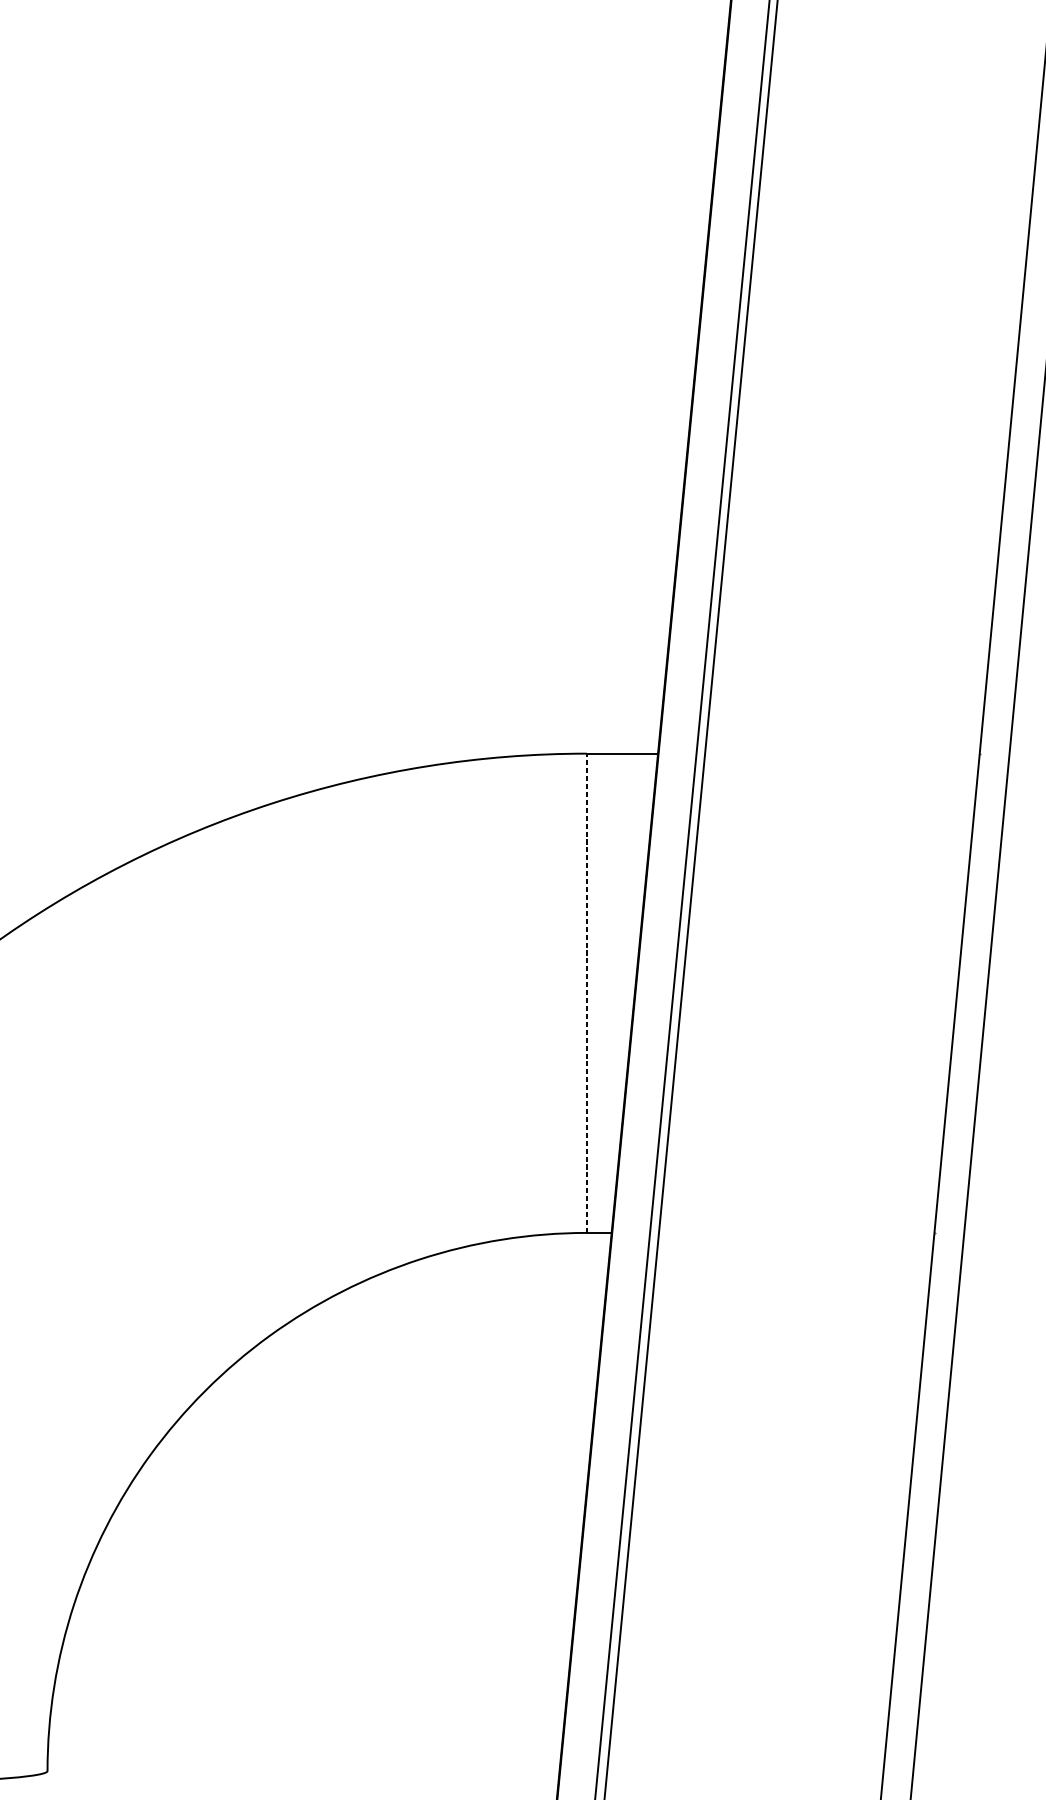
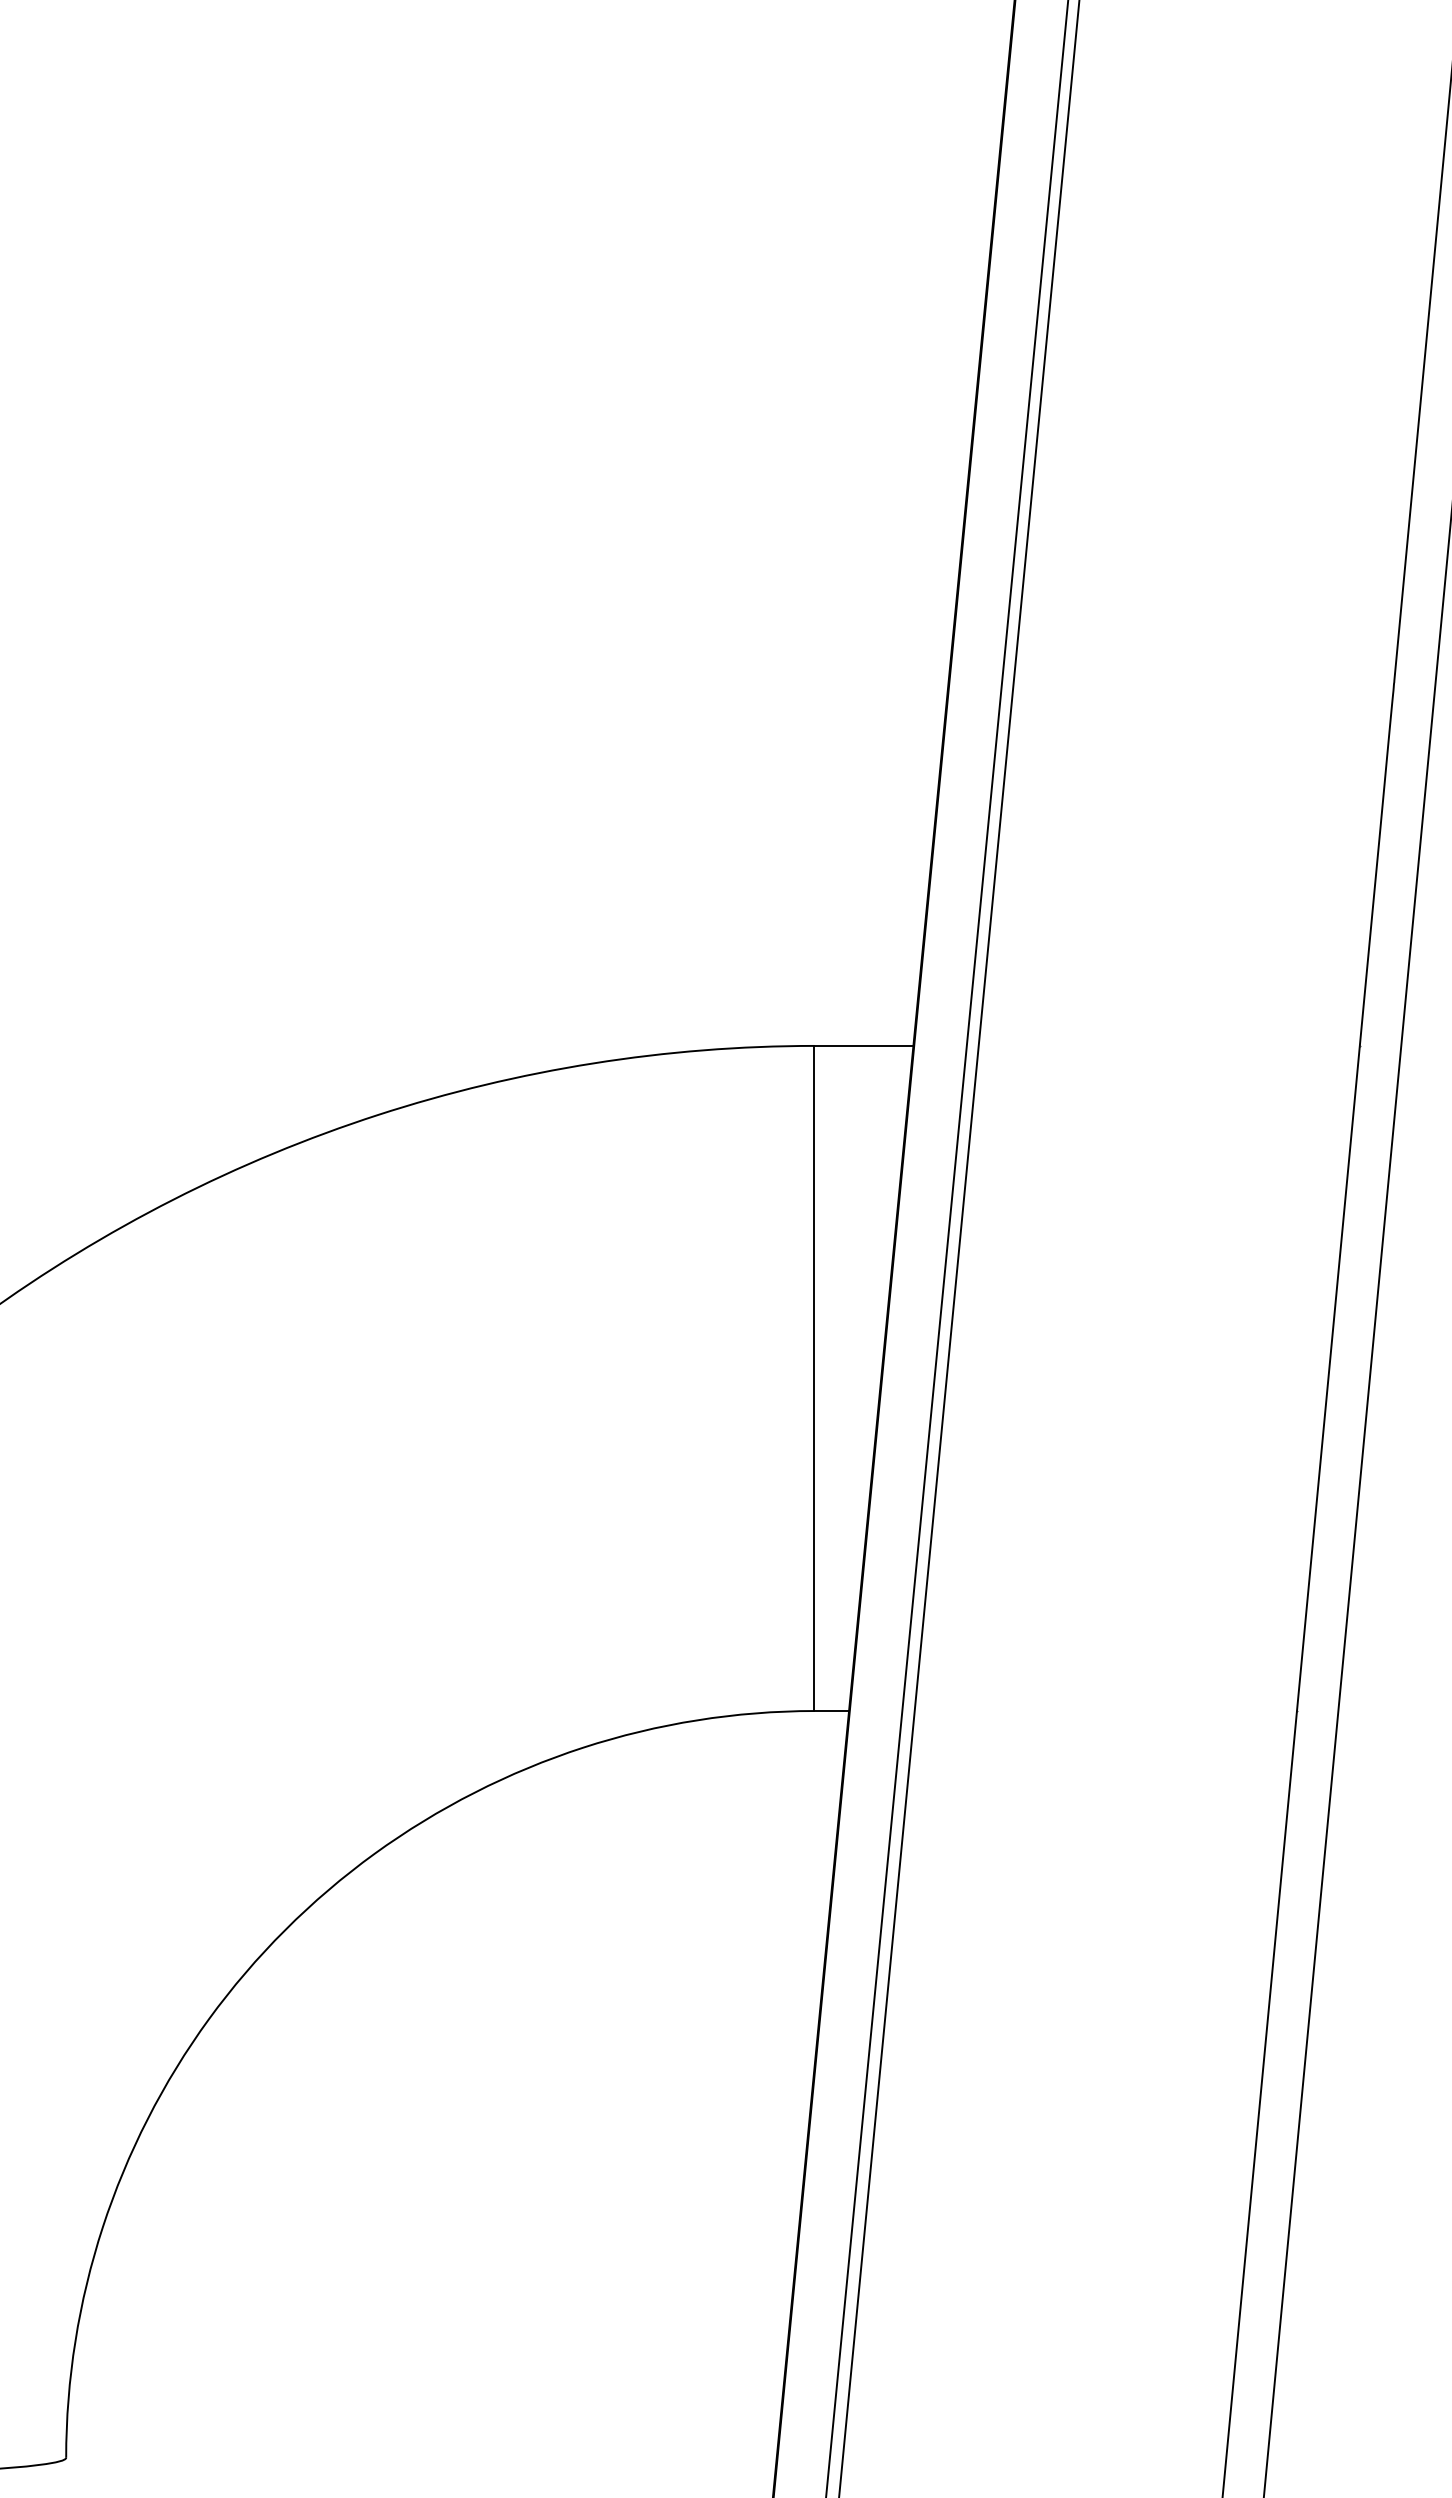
line: (586, 993) -> (814, 1378), dashed -> solid

